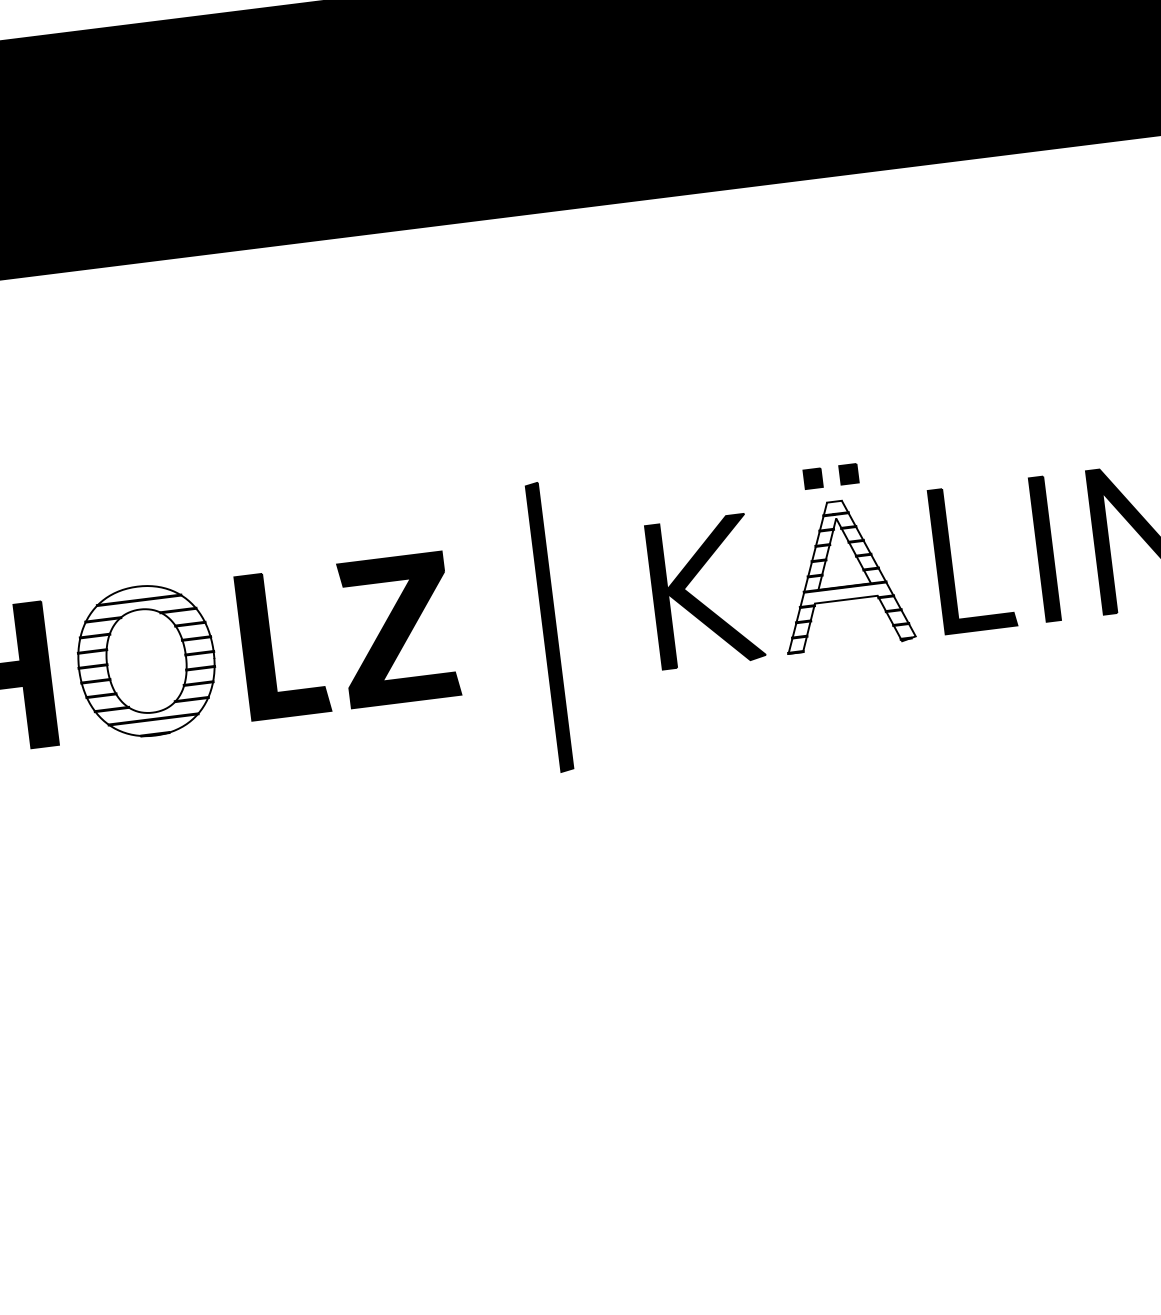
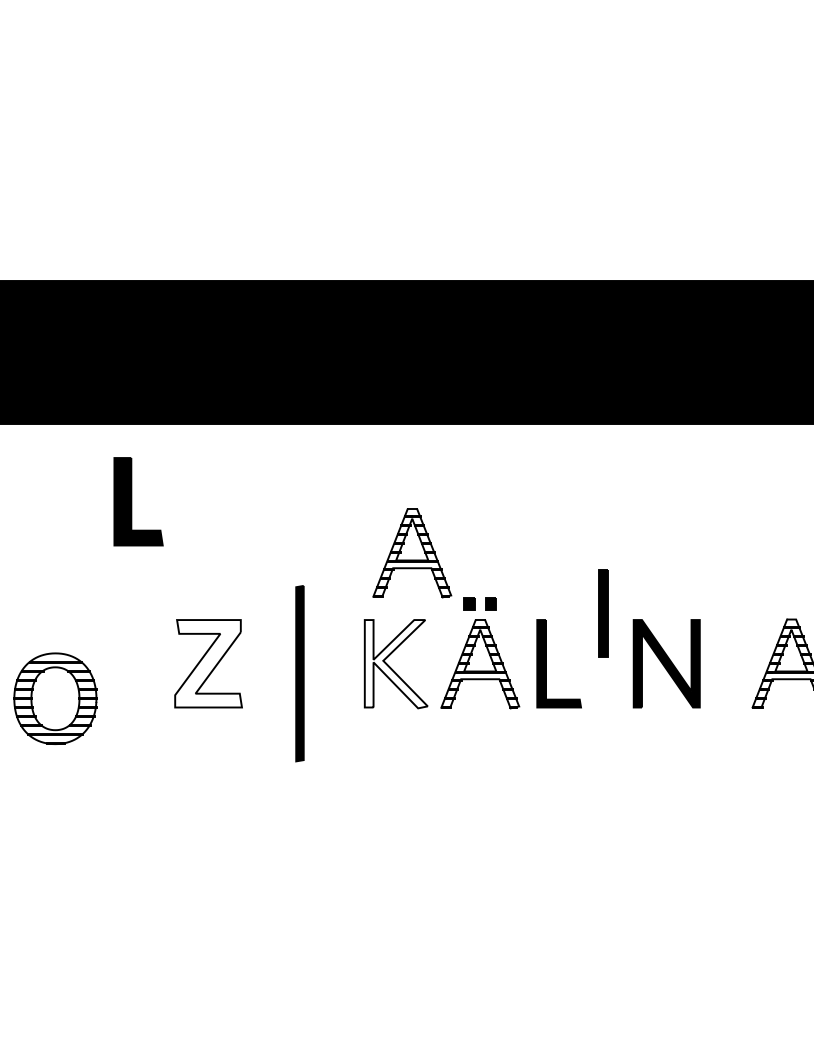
part: (709, 407) -> (412, 553), added
part: (1045, 548) -> (603, 613), moved
fill: (704, 592) -> (395, 664), removed
fill: (397, 629) -> (208, 663), removed
part: (282, 643) -> (138, 501), moved
part: (146, 660) -> (55, 698), moved

